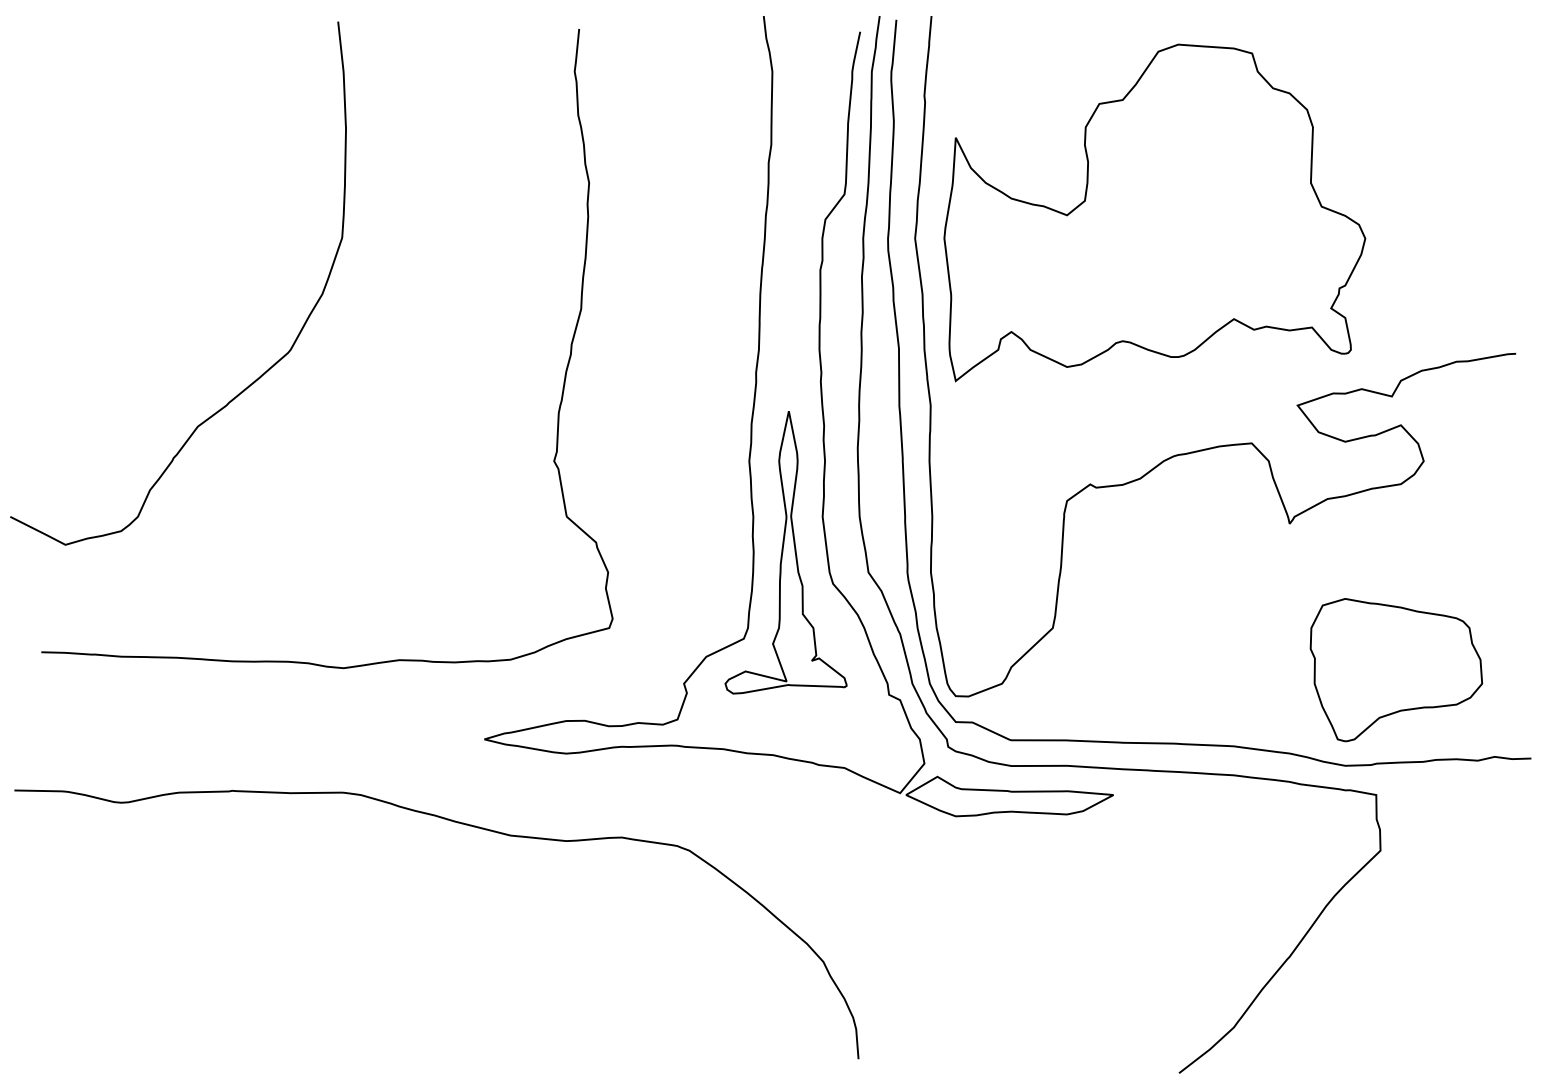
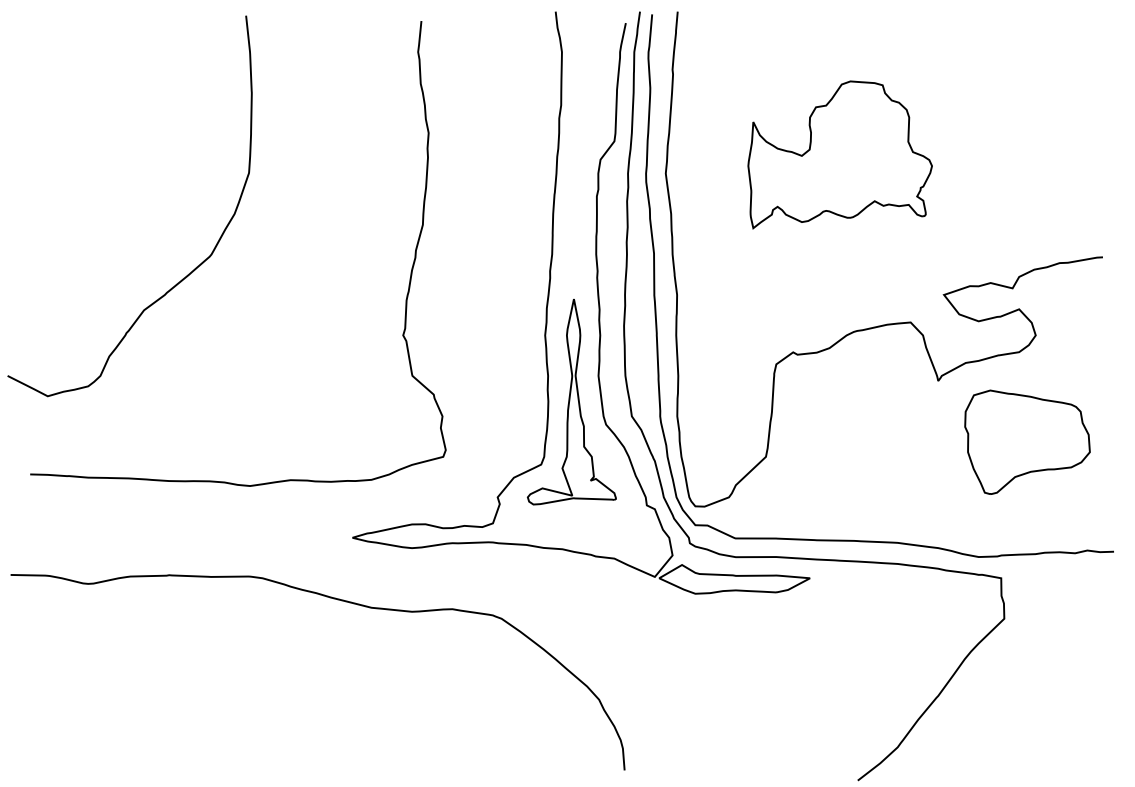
part: (1154, 212) -> (839, 154), size x0.6
part: (1396, 670) -> (1027, 442), moved

